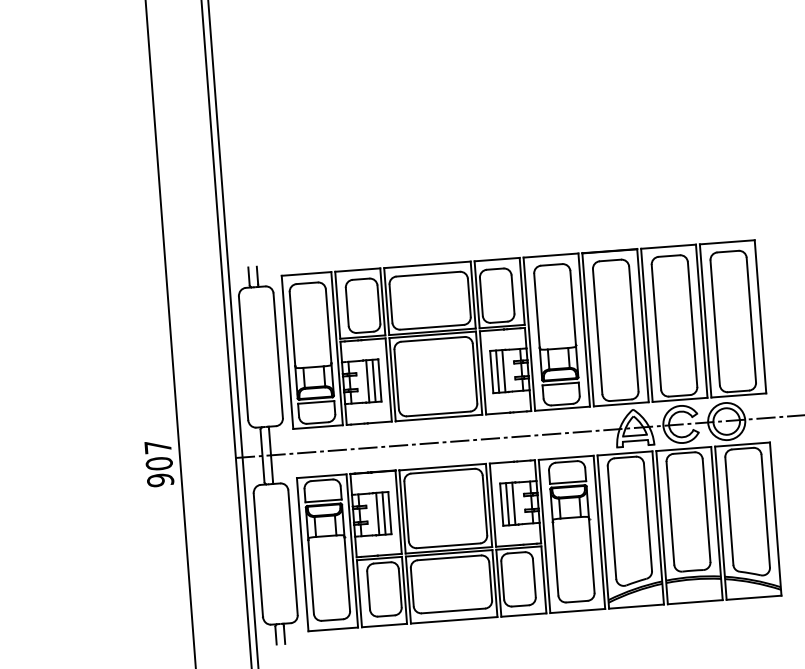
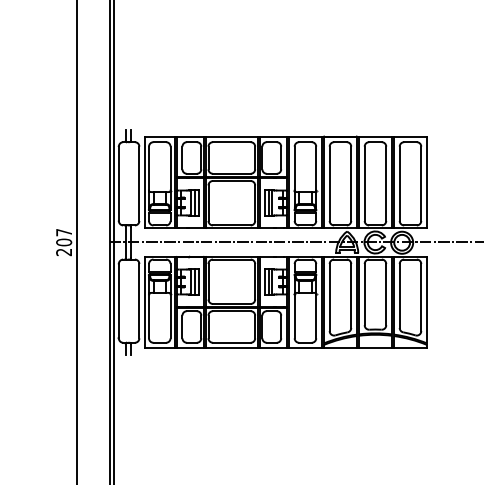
text: (161, 480) -> (64, 252), 907 -> 207

